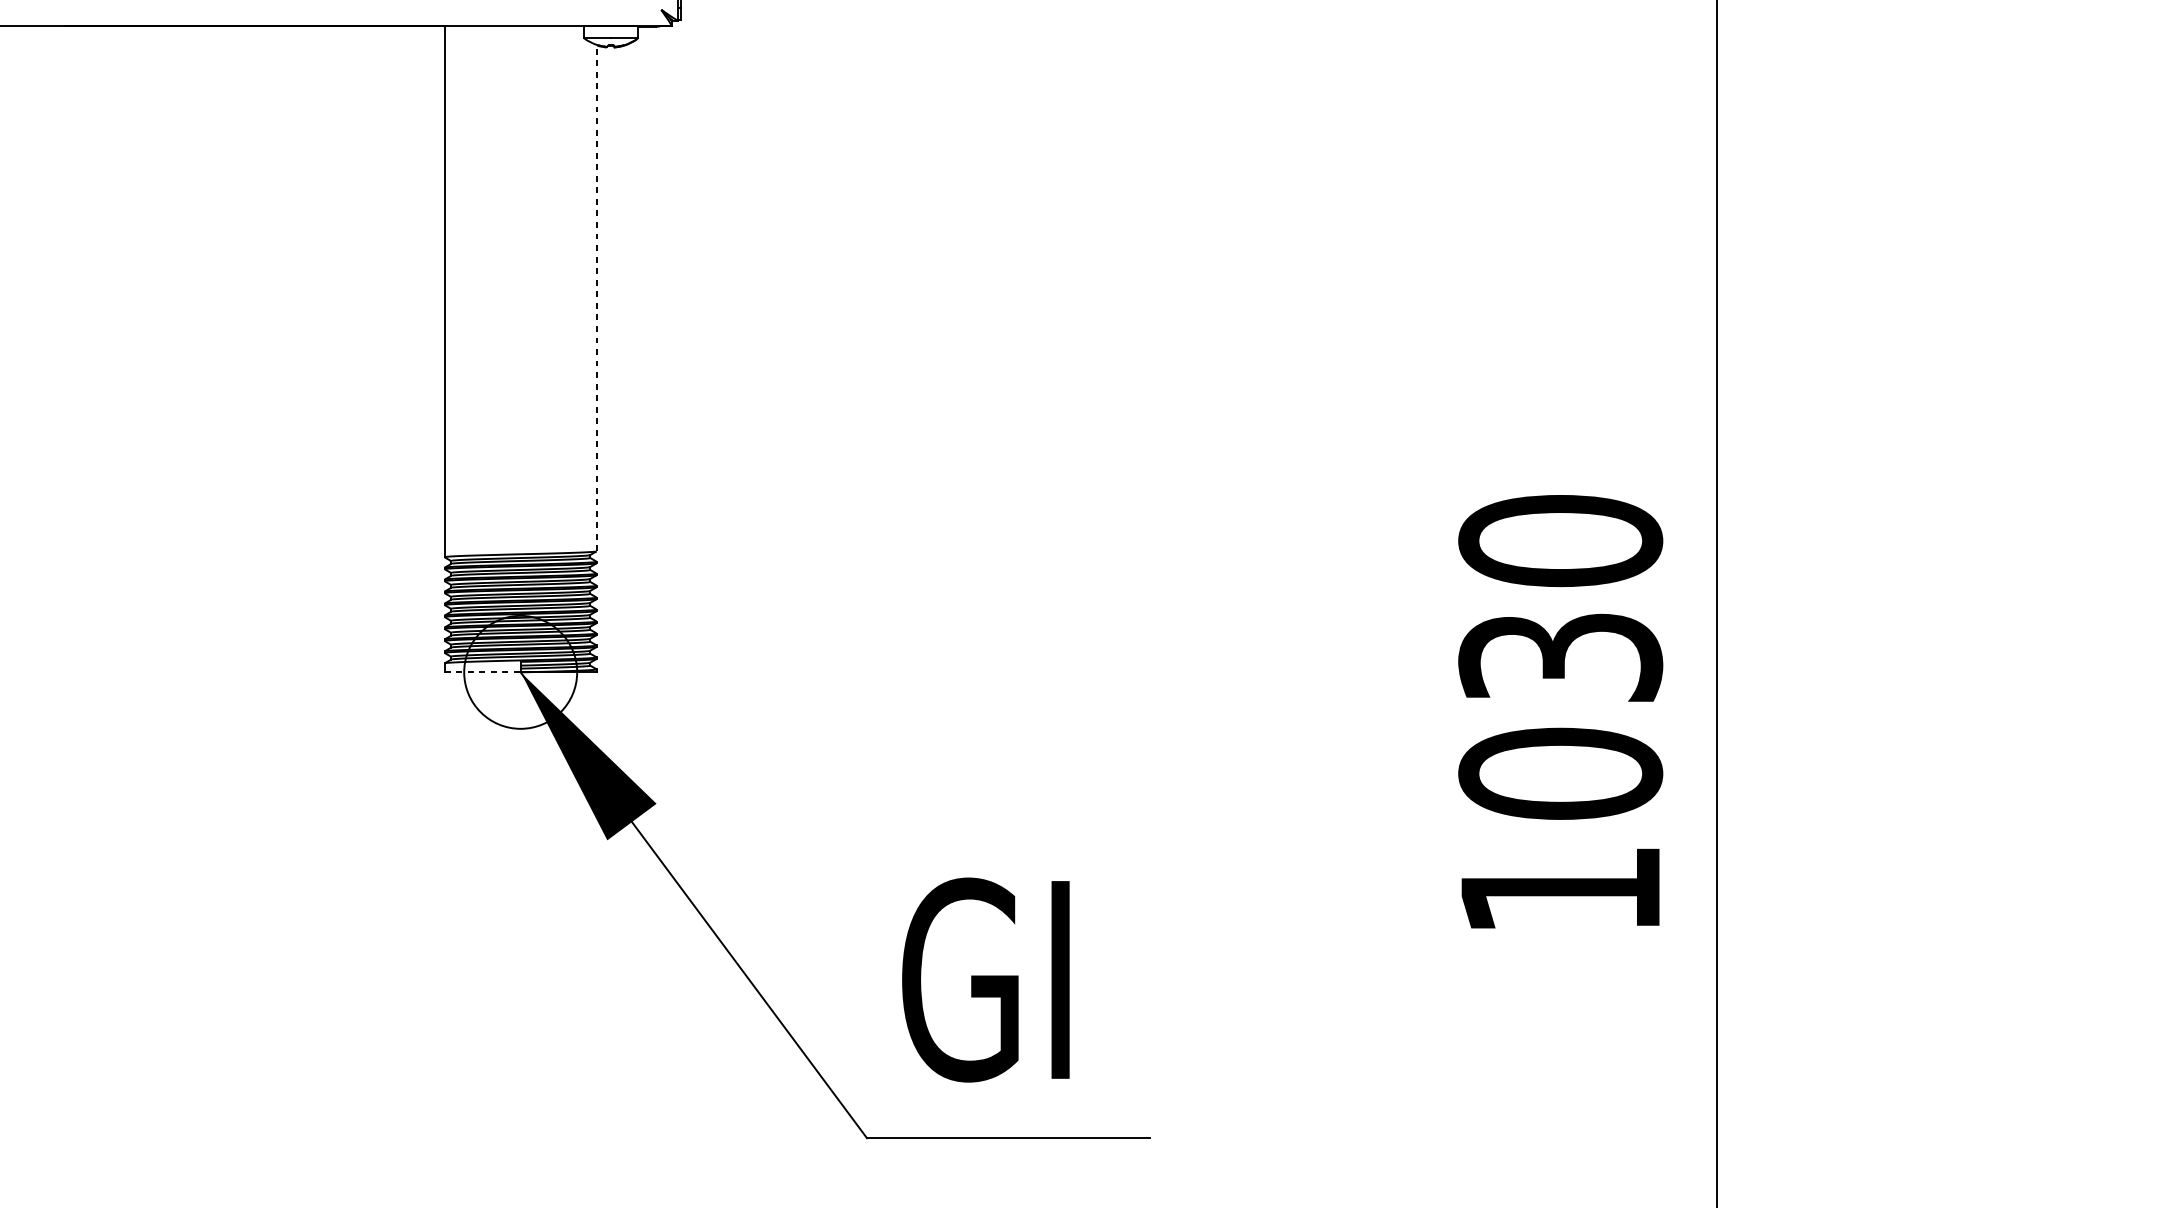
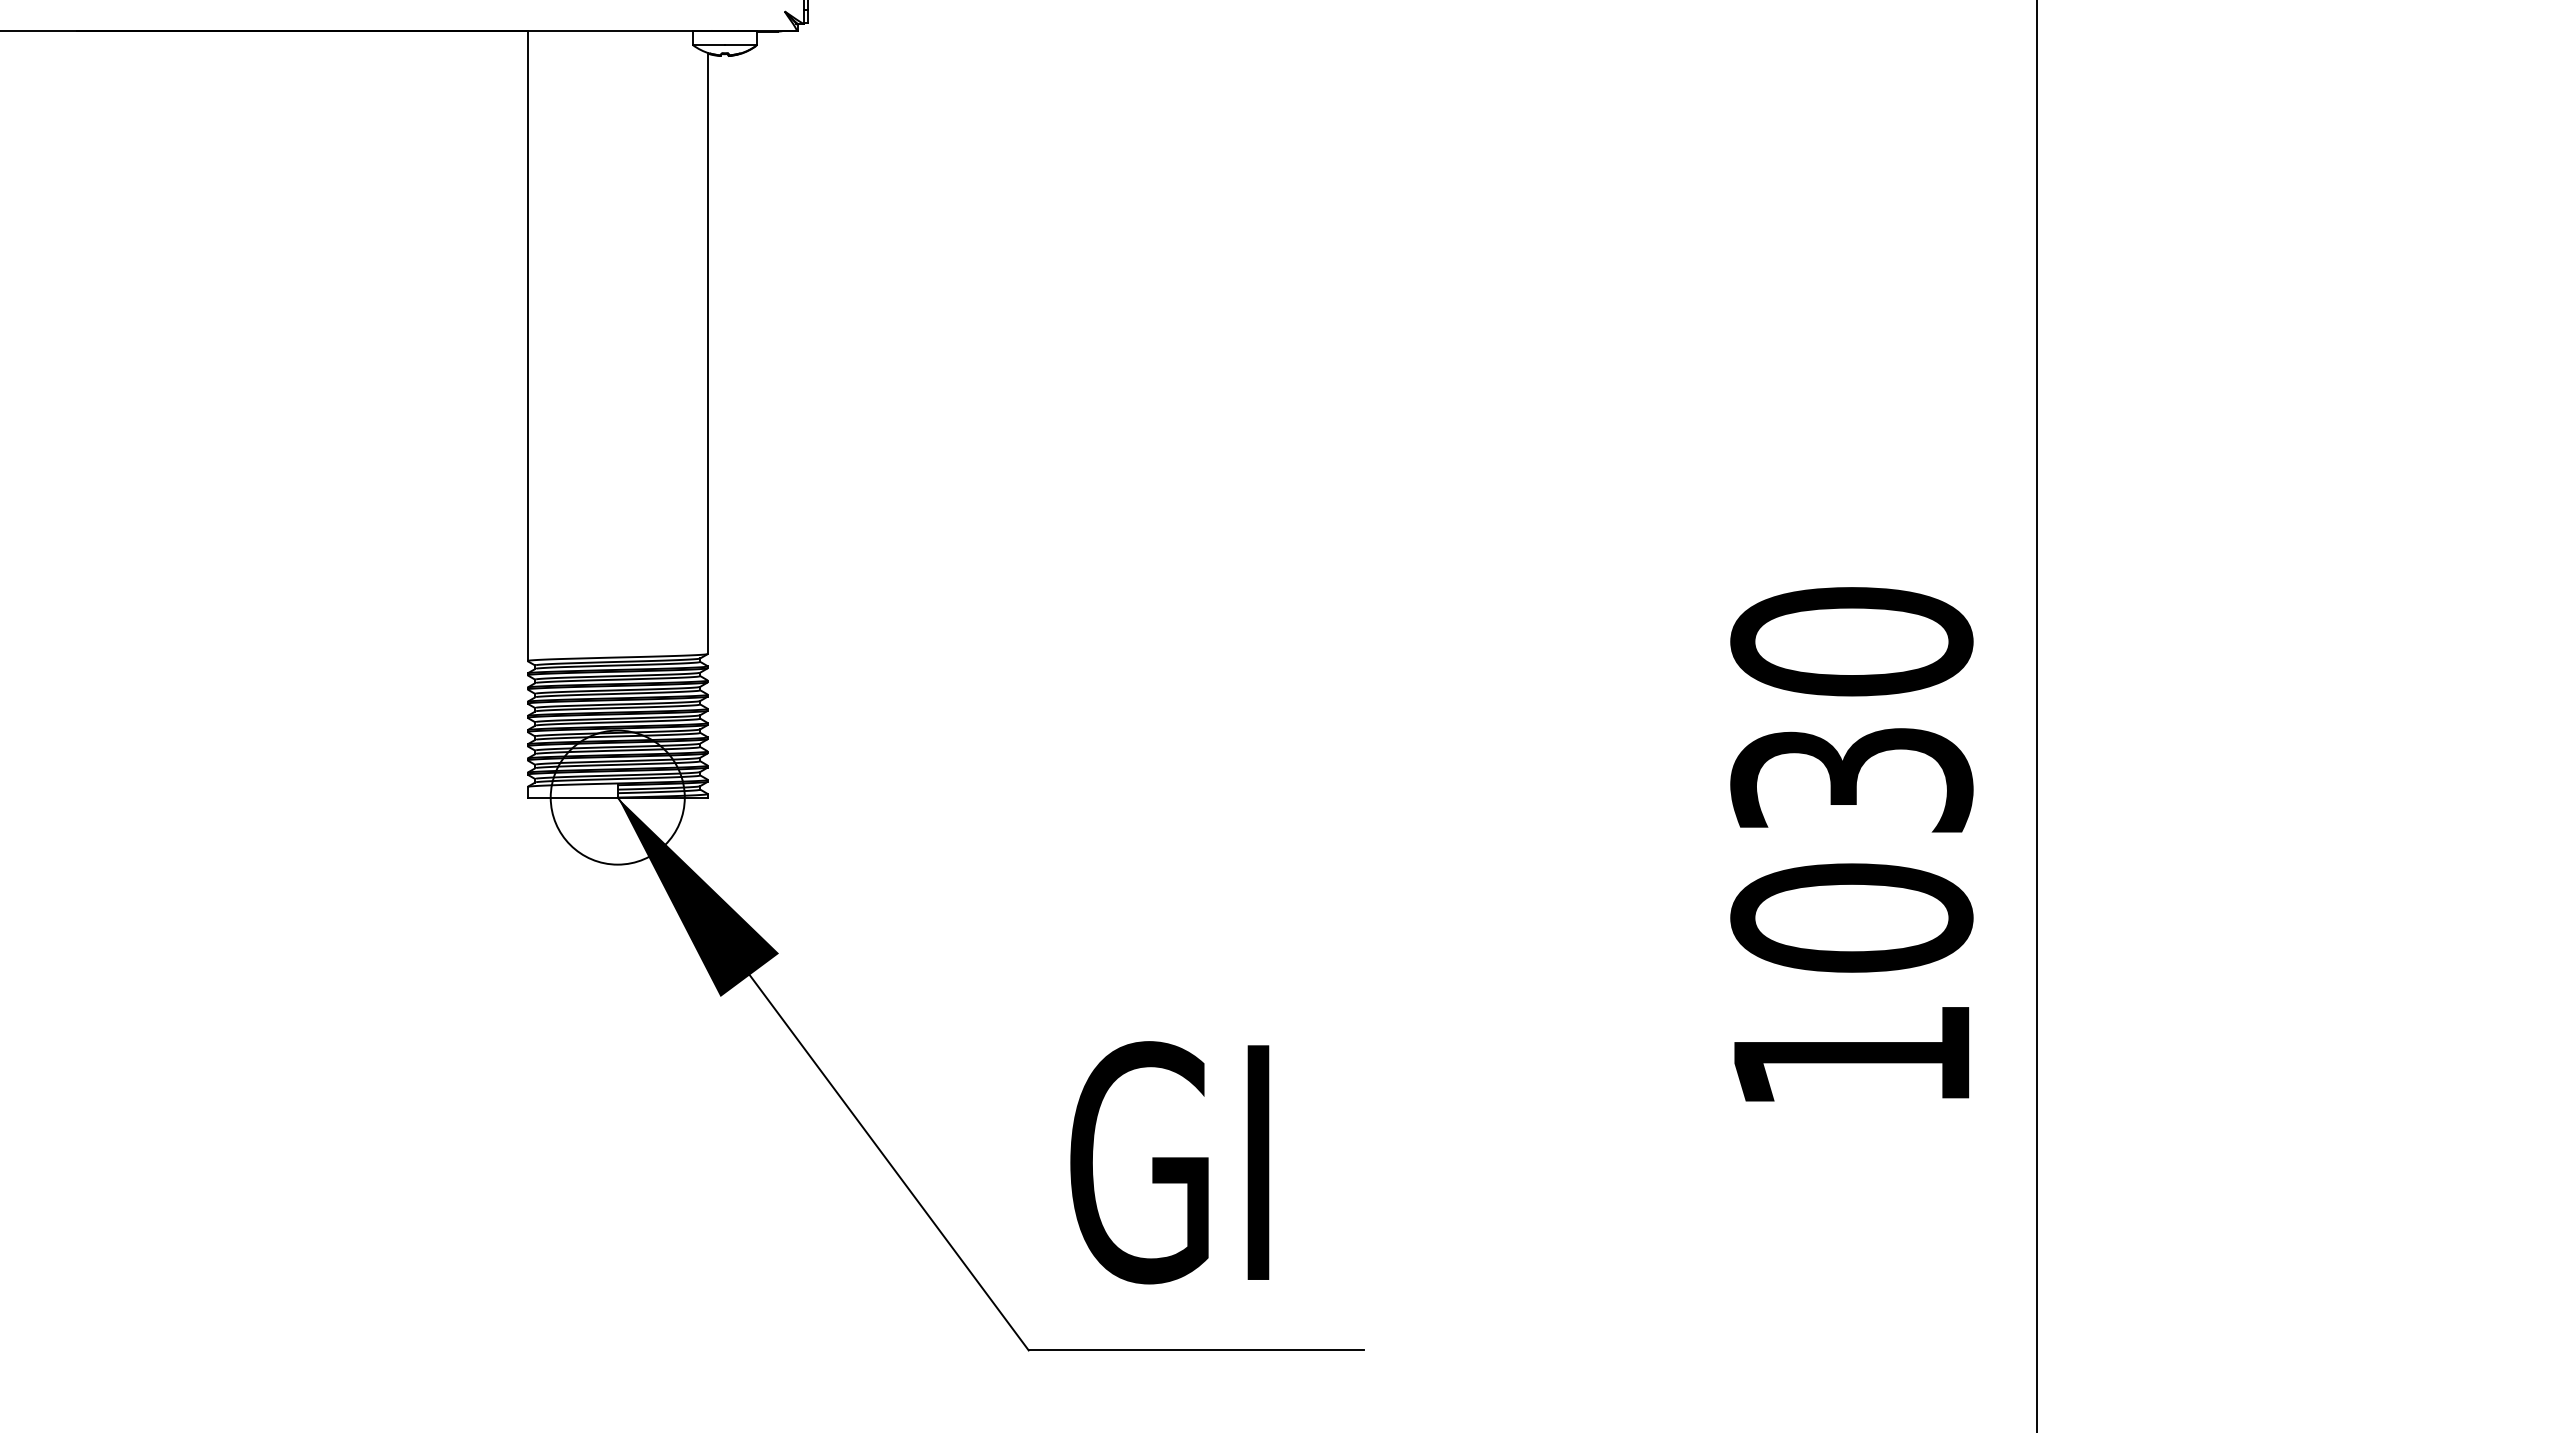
line: (596, 297) -> (707, 352), dashed -> solid
line: (483, 672) -> (573, 797), dashed -> solid

